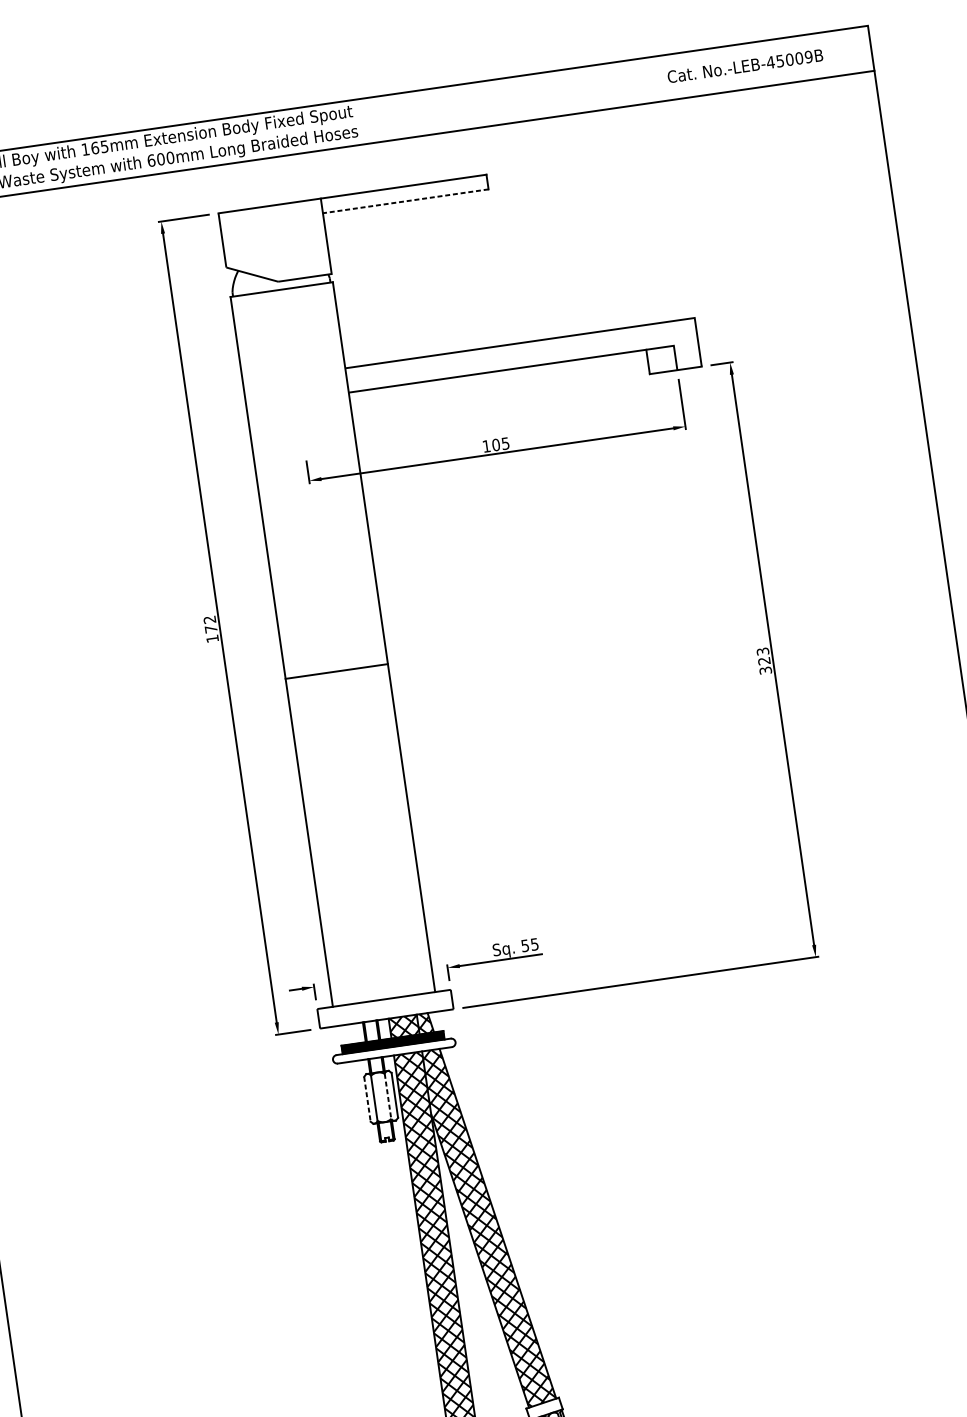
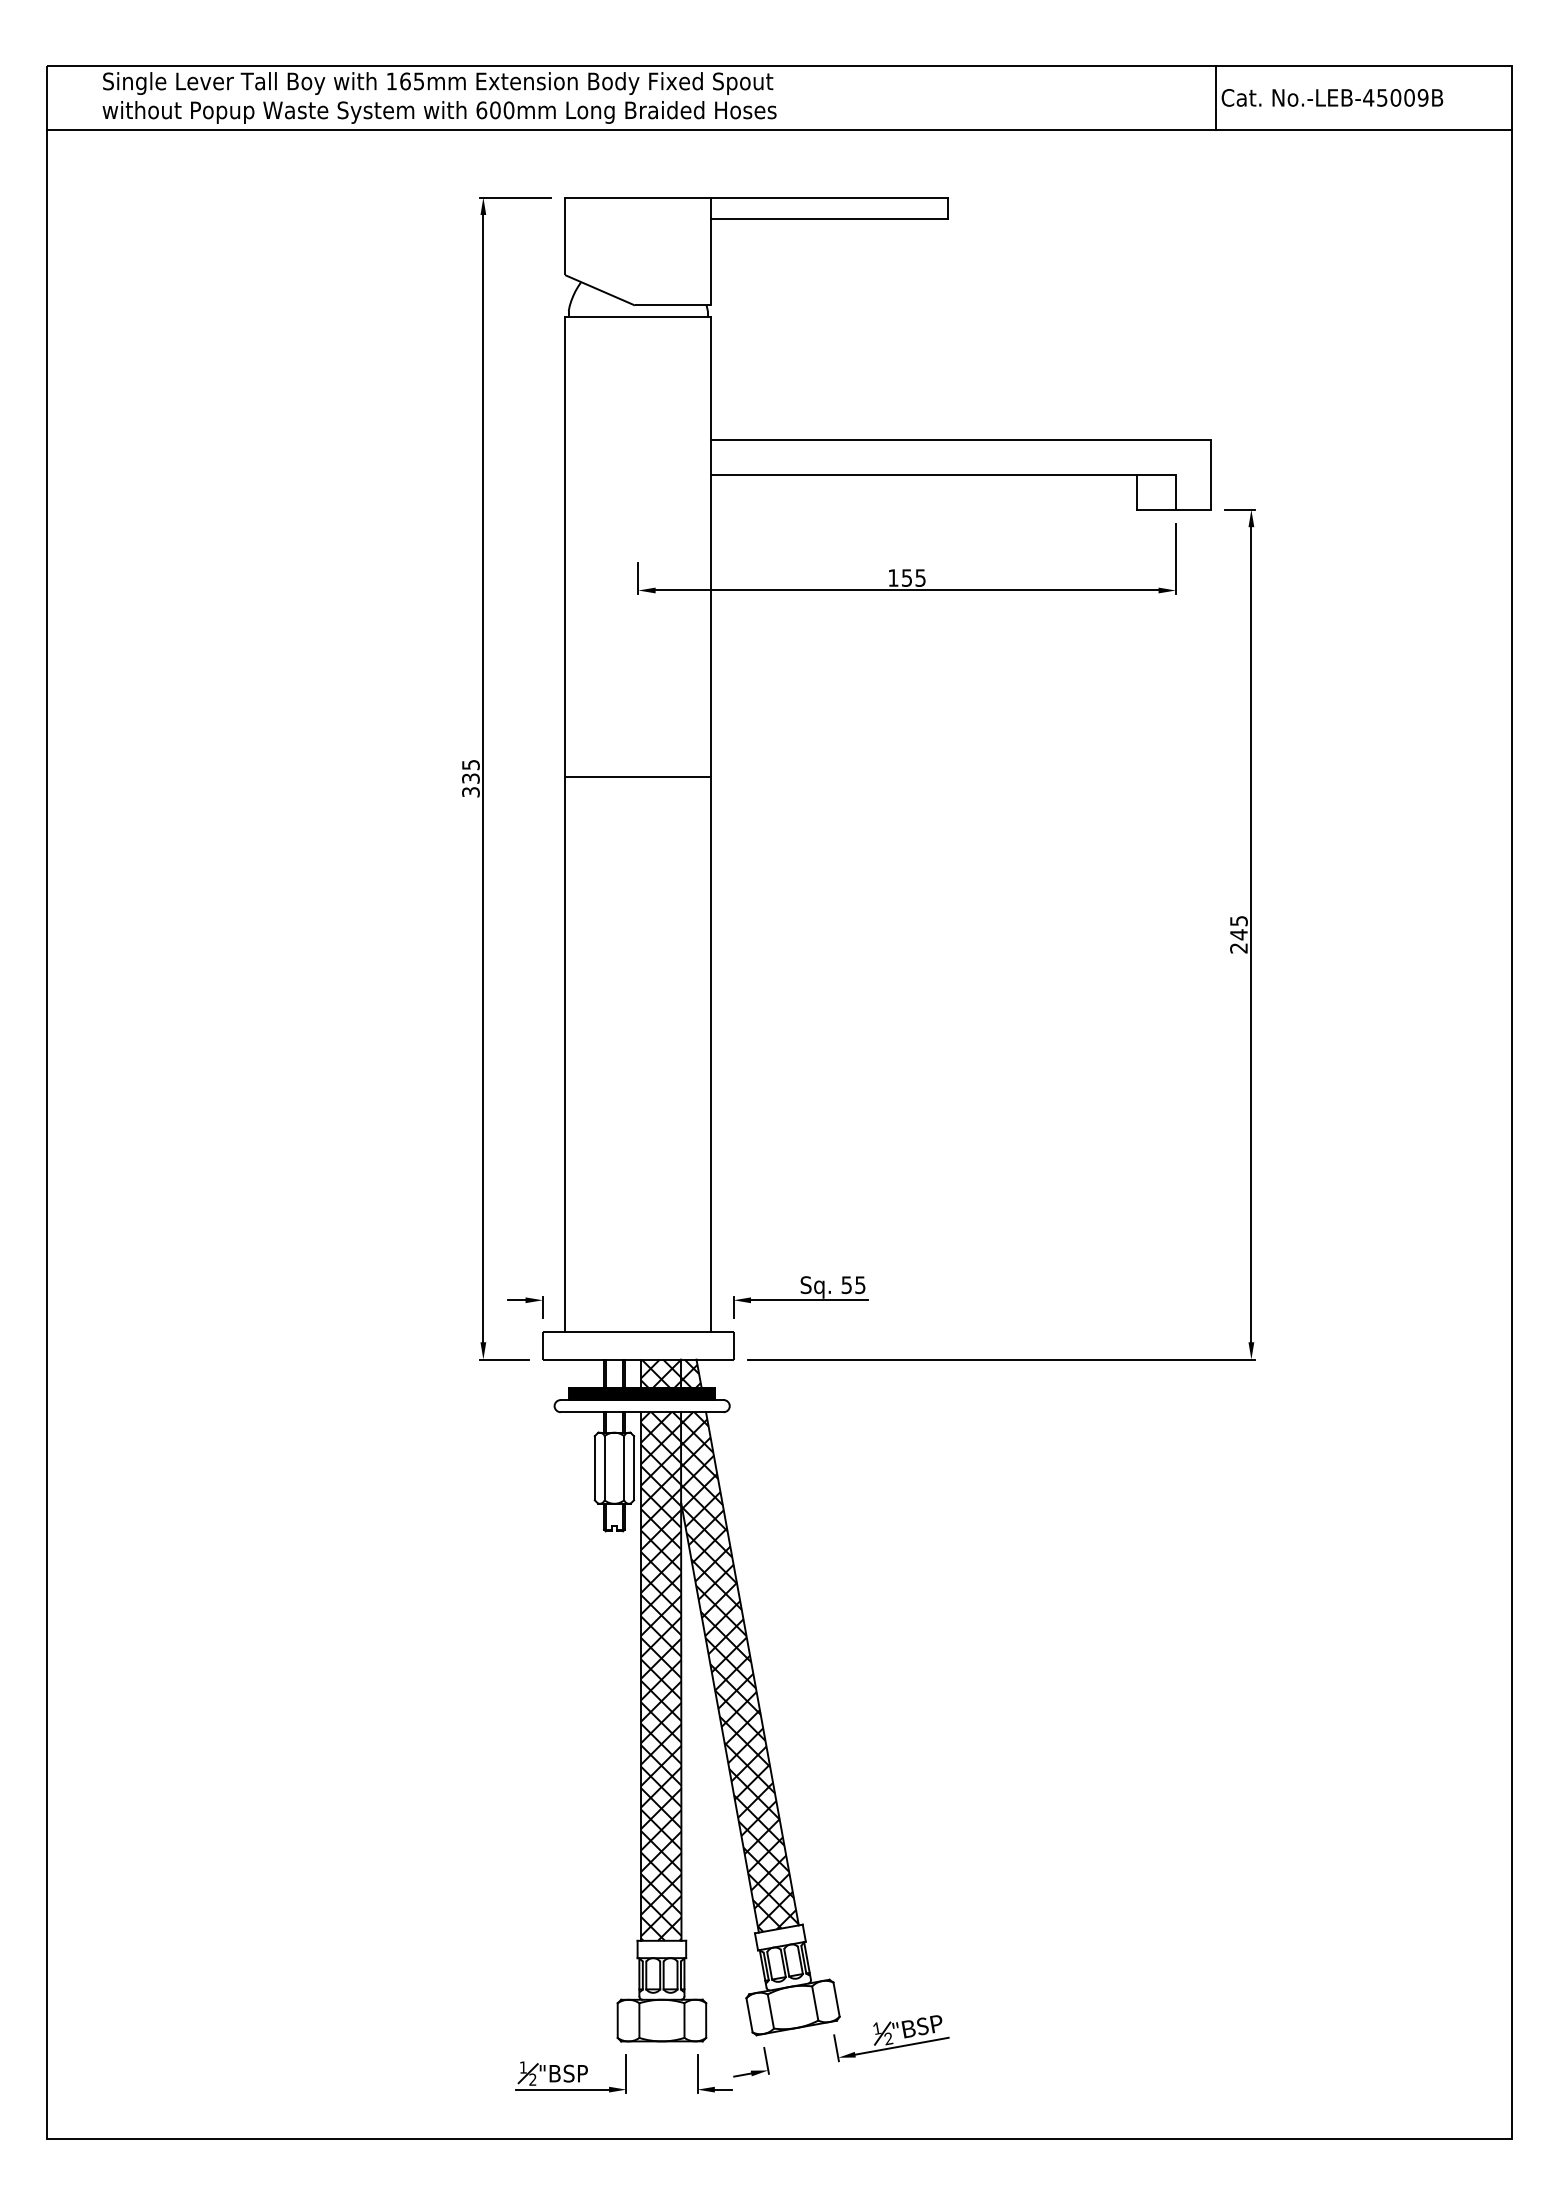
line: (664, 78) -> (1216, 98), added
line: (405, 201) -> (829, 218), dashed -> solid
text: (495, 444) -> (906, 577), 105 -> 155
text: (210, 629) -> (470, 778), 172 -> 335
text: (763, 660) -> (1238, 934), 323 -> 245
line: (337, 671) -> (638, 777), moved
line: (388, 1096) -> (624, 1468), dashed -> solid
line: (367, 1099) -> (594, 1468), dashed -> solid

